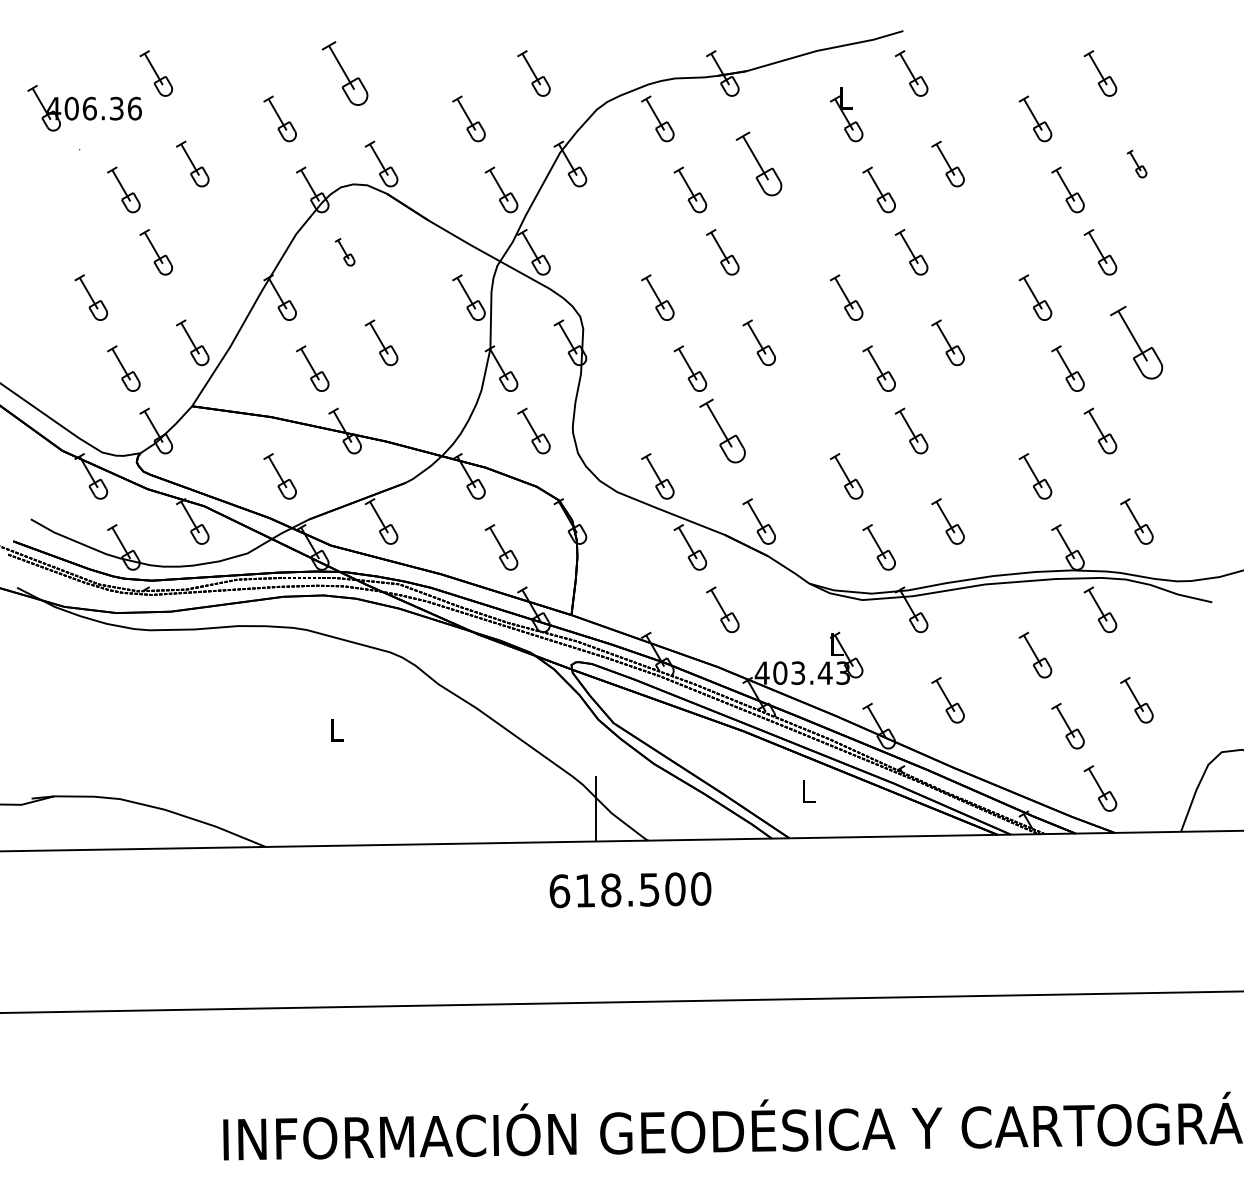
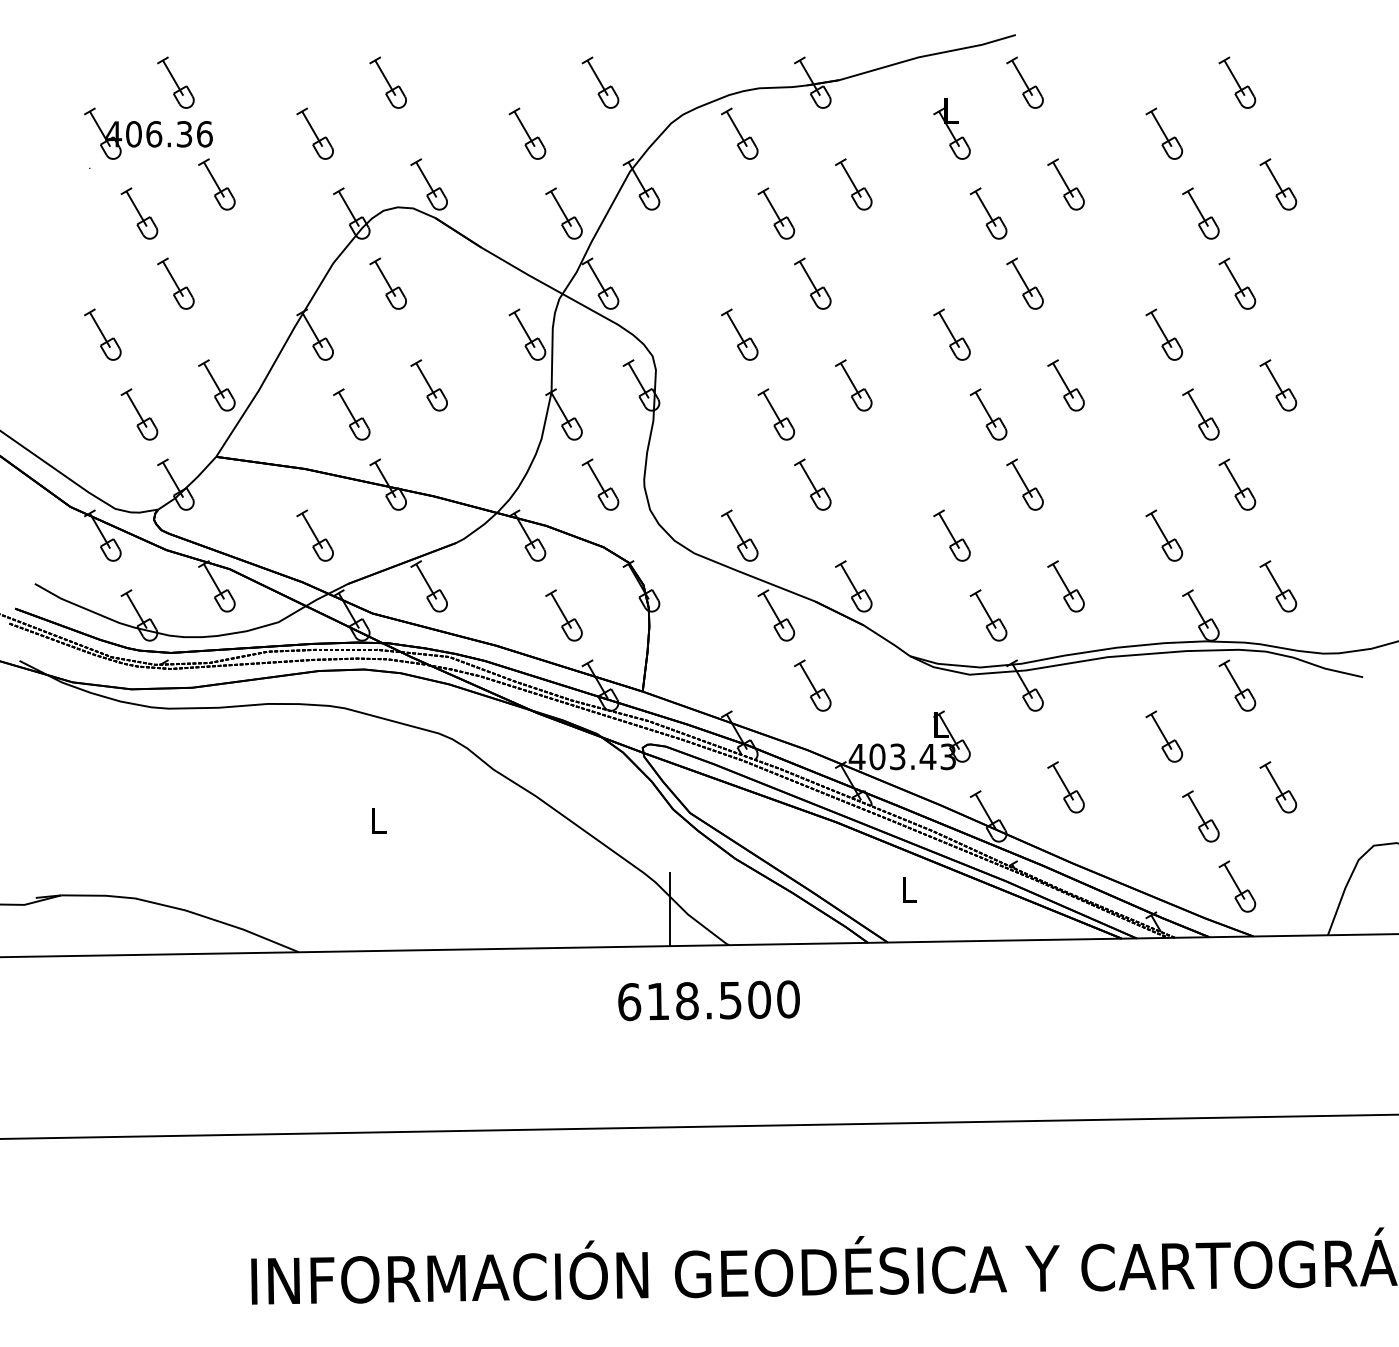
part: (344, 73) -> (387, 82), size x0.71
part: (84, 107) -> (148, 133), moved
part: (758, 164) -> (853, 184), size x0.71
part: (1137, 164) -> (1278, 184), size x1.67
part: (344, 252) -> (387, 283), size x1.67
part: (1137, 342) -> (1278, 385), size x0.62
part: (722, 430) -> (812, 484), size x0.71

